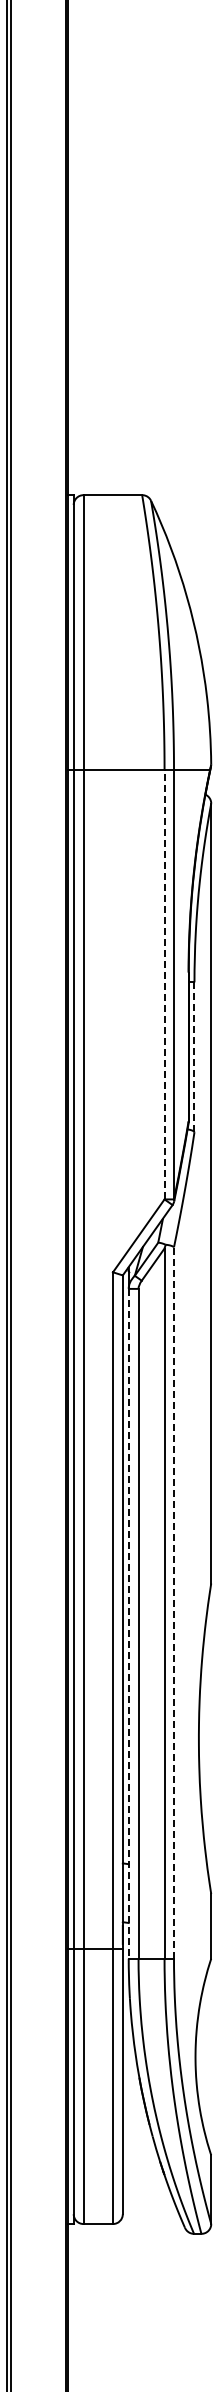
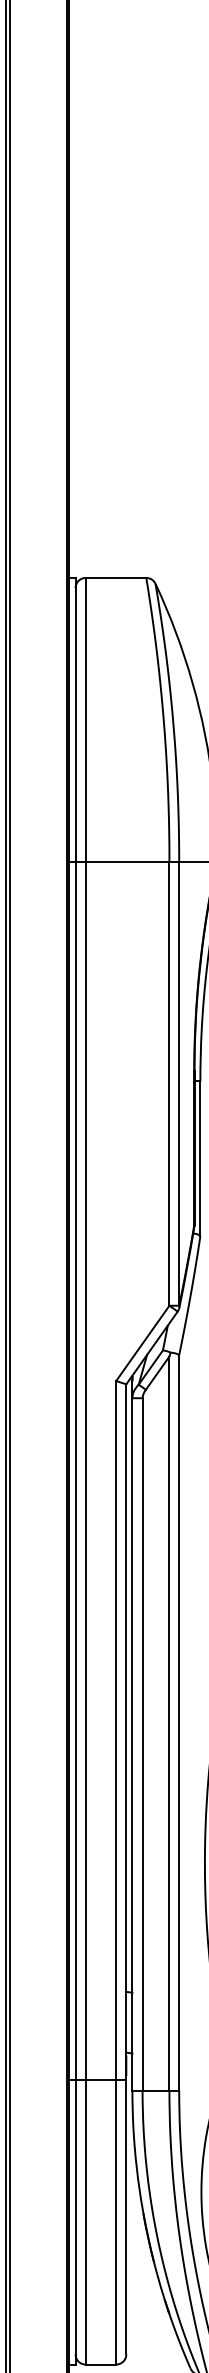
line: (164, 984) -> (169, 1083), dashed -> solid
line: (194, 1057) -> (200, 1159), dashed -> solid
line: (174, 1603) -> (179, 1723), dashed -> solid
line: (128, 1623) -> (132, 1743), dashed -> solid

